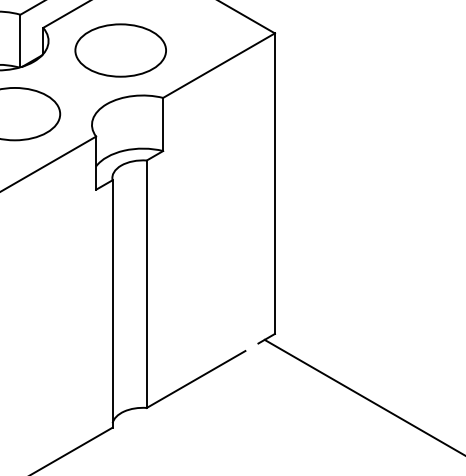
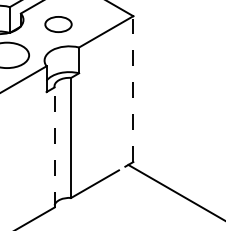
part: (120, 50) -> (58, 24), size x0.6
line: (275, 184) -> (133, 89), solid -> dashed
line: (112, 303) -> (54, 147), solid -> dashed

